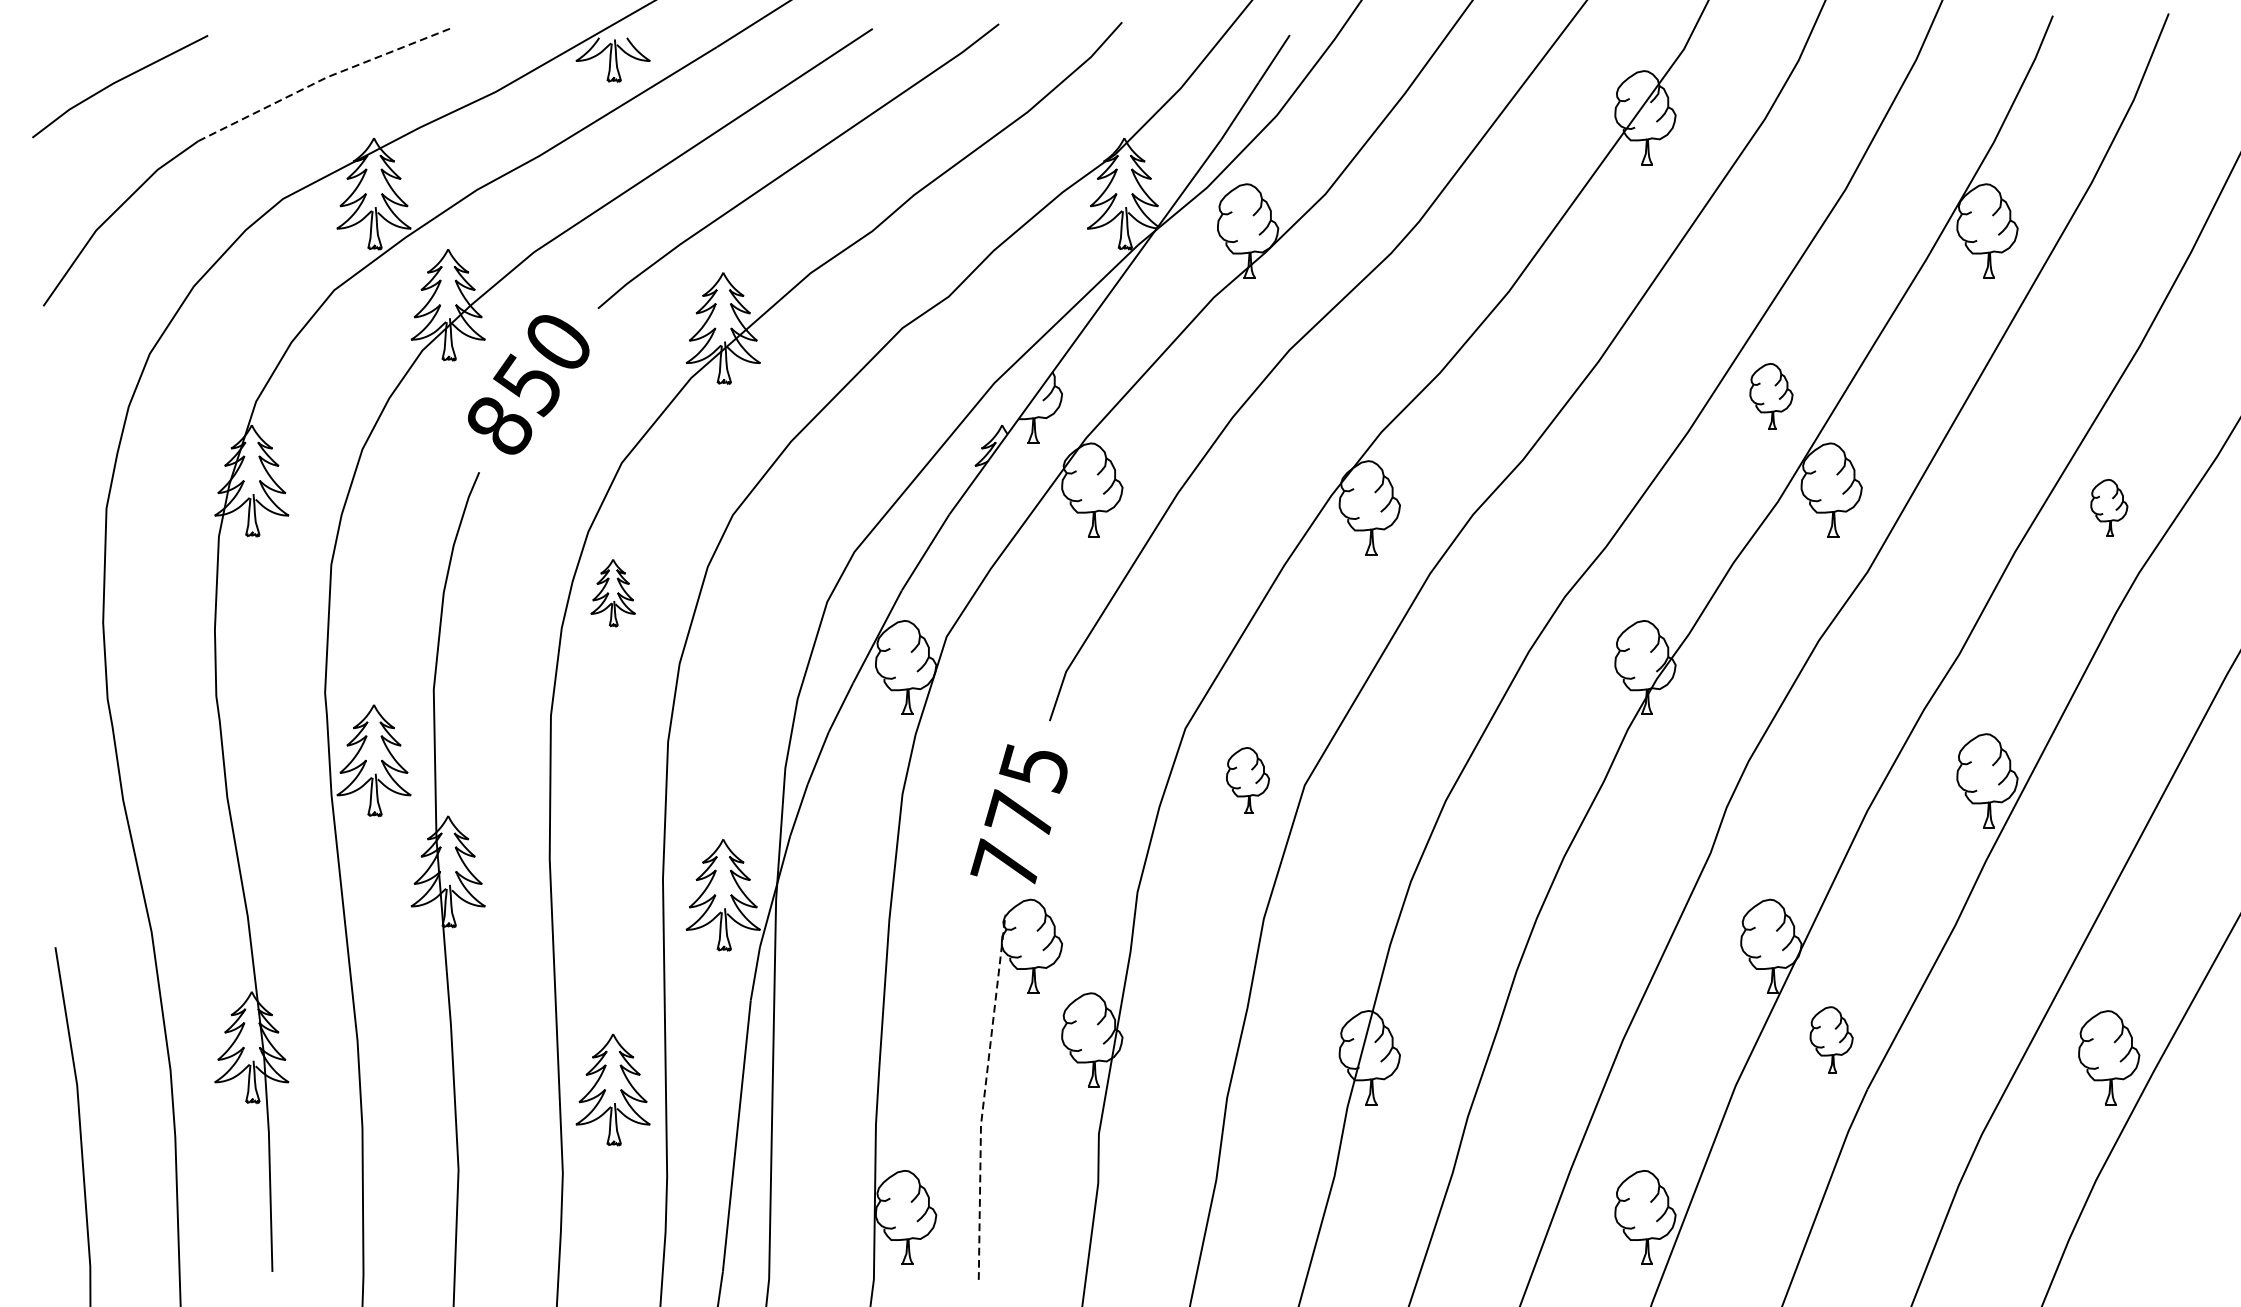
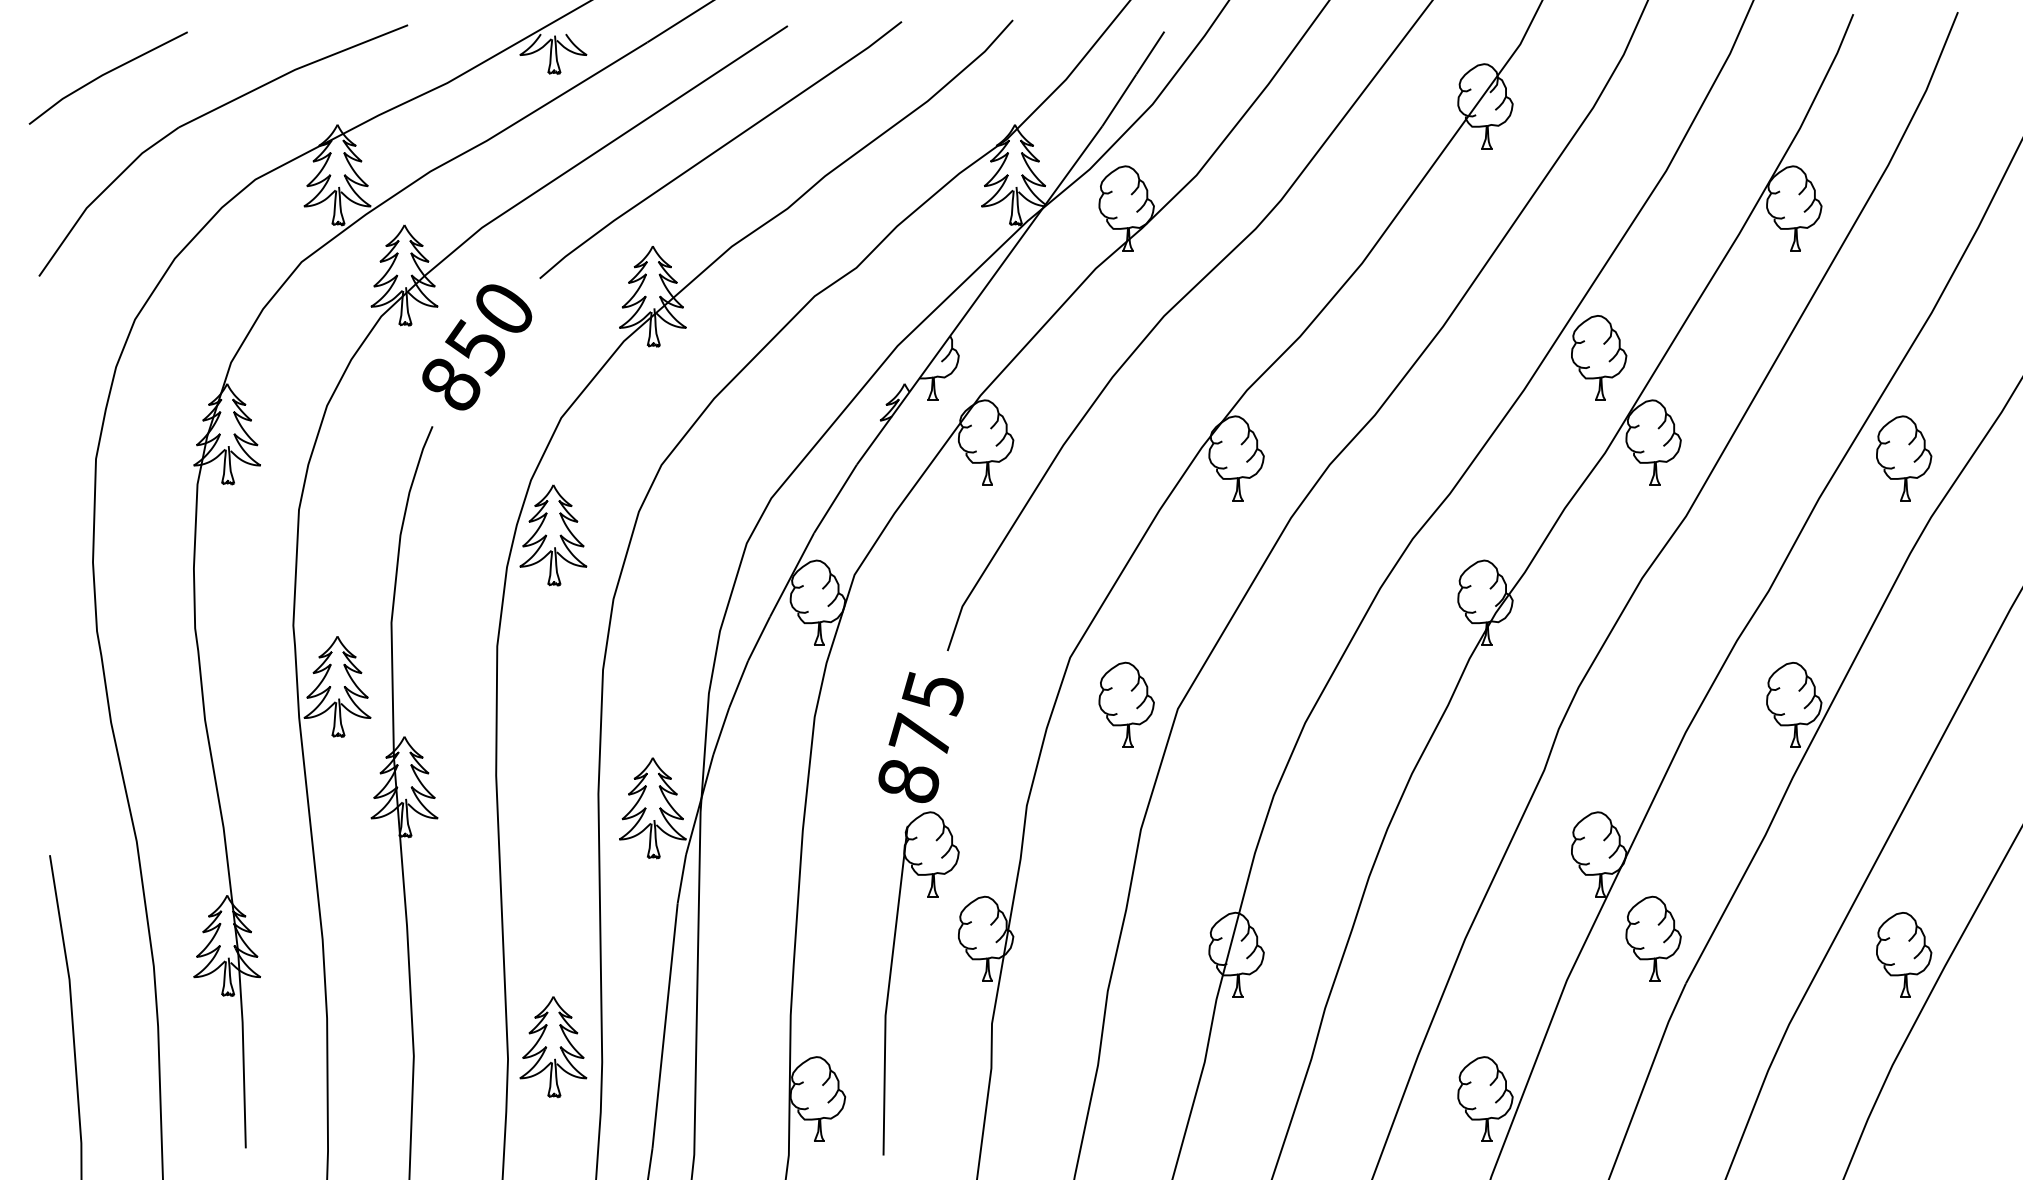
line: (324, 79) -> (292, 71), dashed -> solid
part: (1771, 395) -> (1599, 357), size x1.43
part: (2109, 507) -> (1904, 458), size x1.67
part: (613, 593) -> (553, 535), size x1.67
part: (1247, 780) -> (1126, 704), size x1.43
text: (1005, 863) -> (907, 779), 775 -> 875
part: (1831, 1039) -> (1653, 938), size x1.43
part: (613, 1090) -> (553, 1047), moved
line: (984, 1095) -> (888, 989), dashed -> solid

